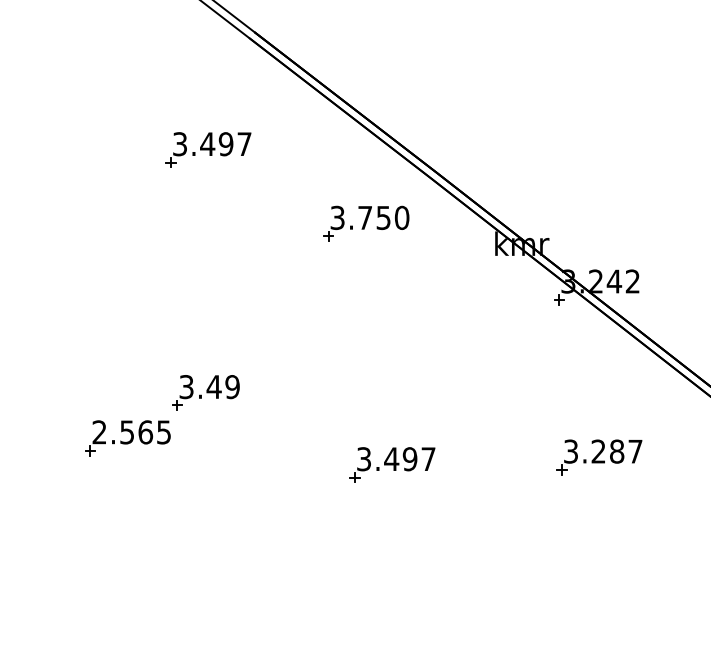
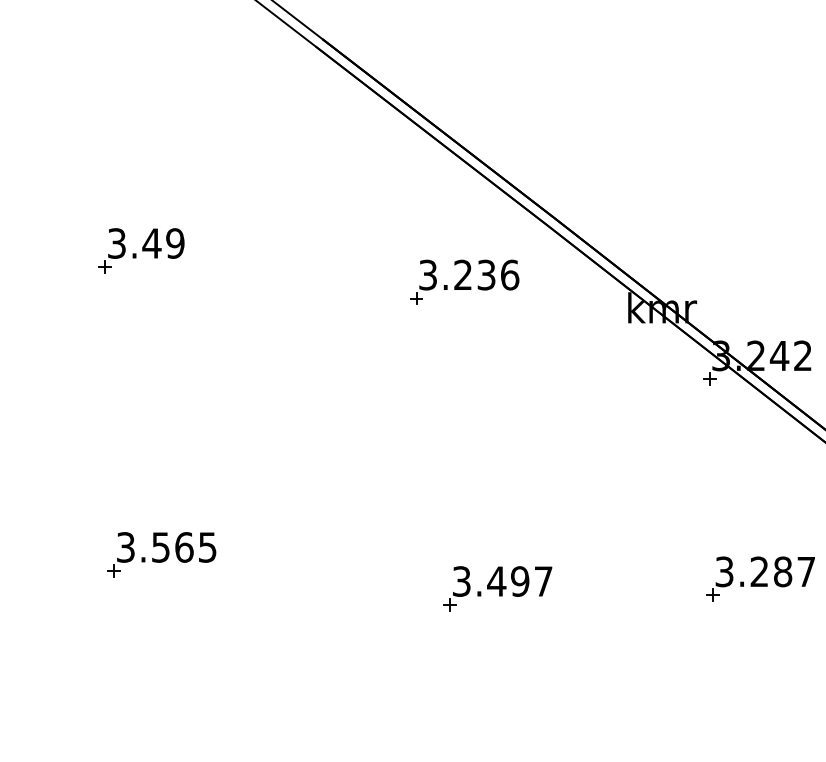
part: (208, 149) -> (264, 188), removed
text: (383, 217) -> (486, 274), 3.750 -> 3.236
part: (205, 392) -> (140, 250), moved
text: (99, 432) -> (125, 547), 2.565 -> 3.565

